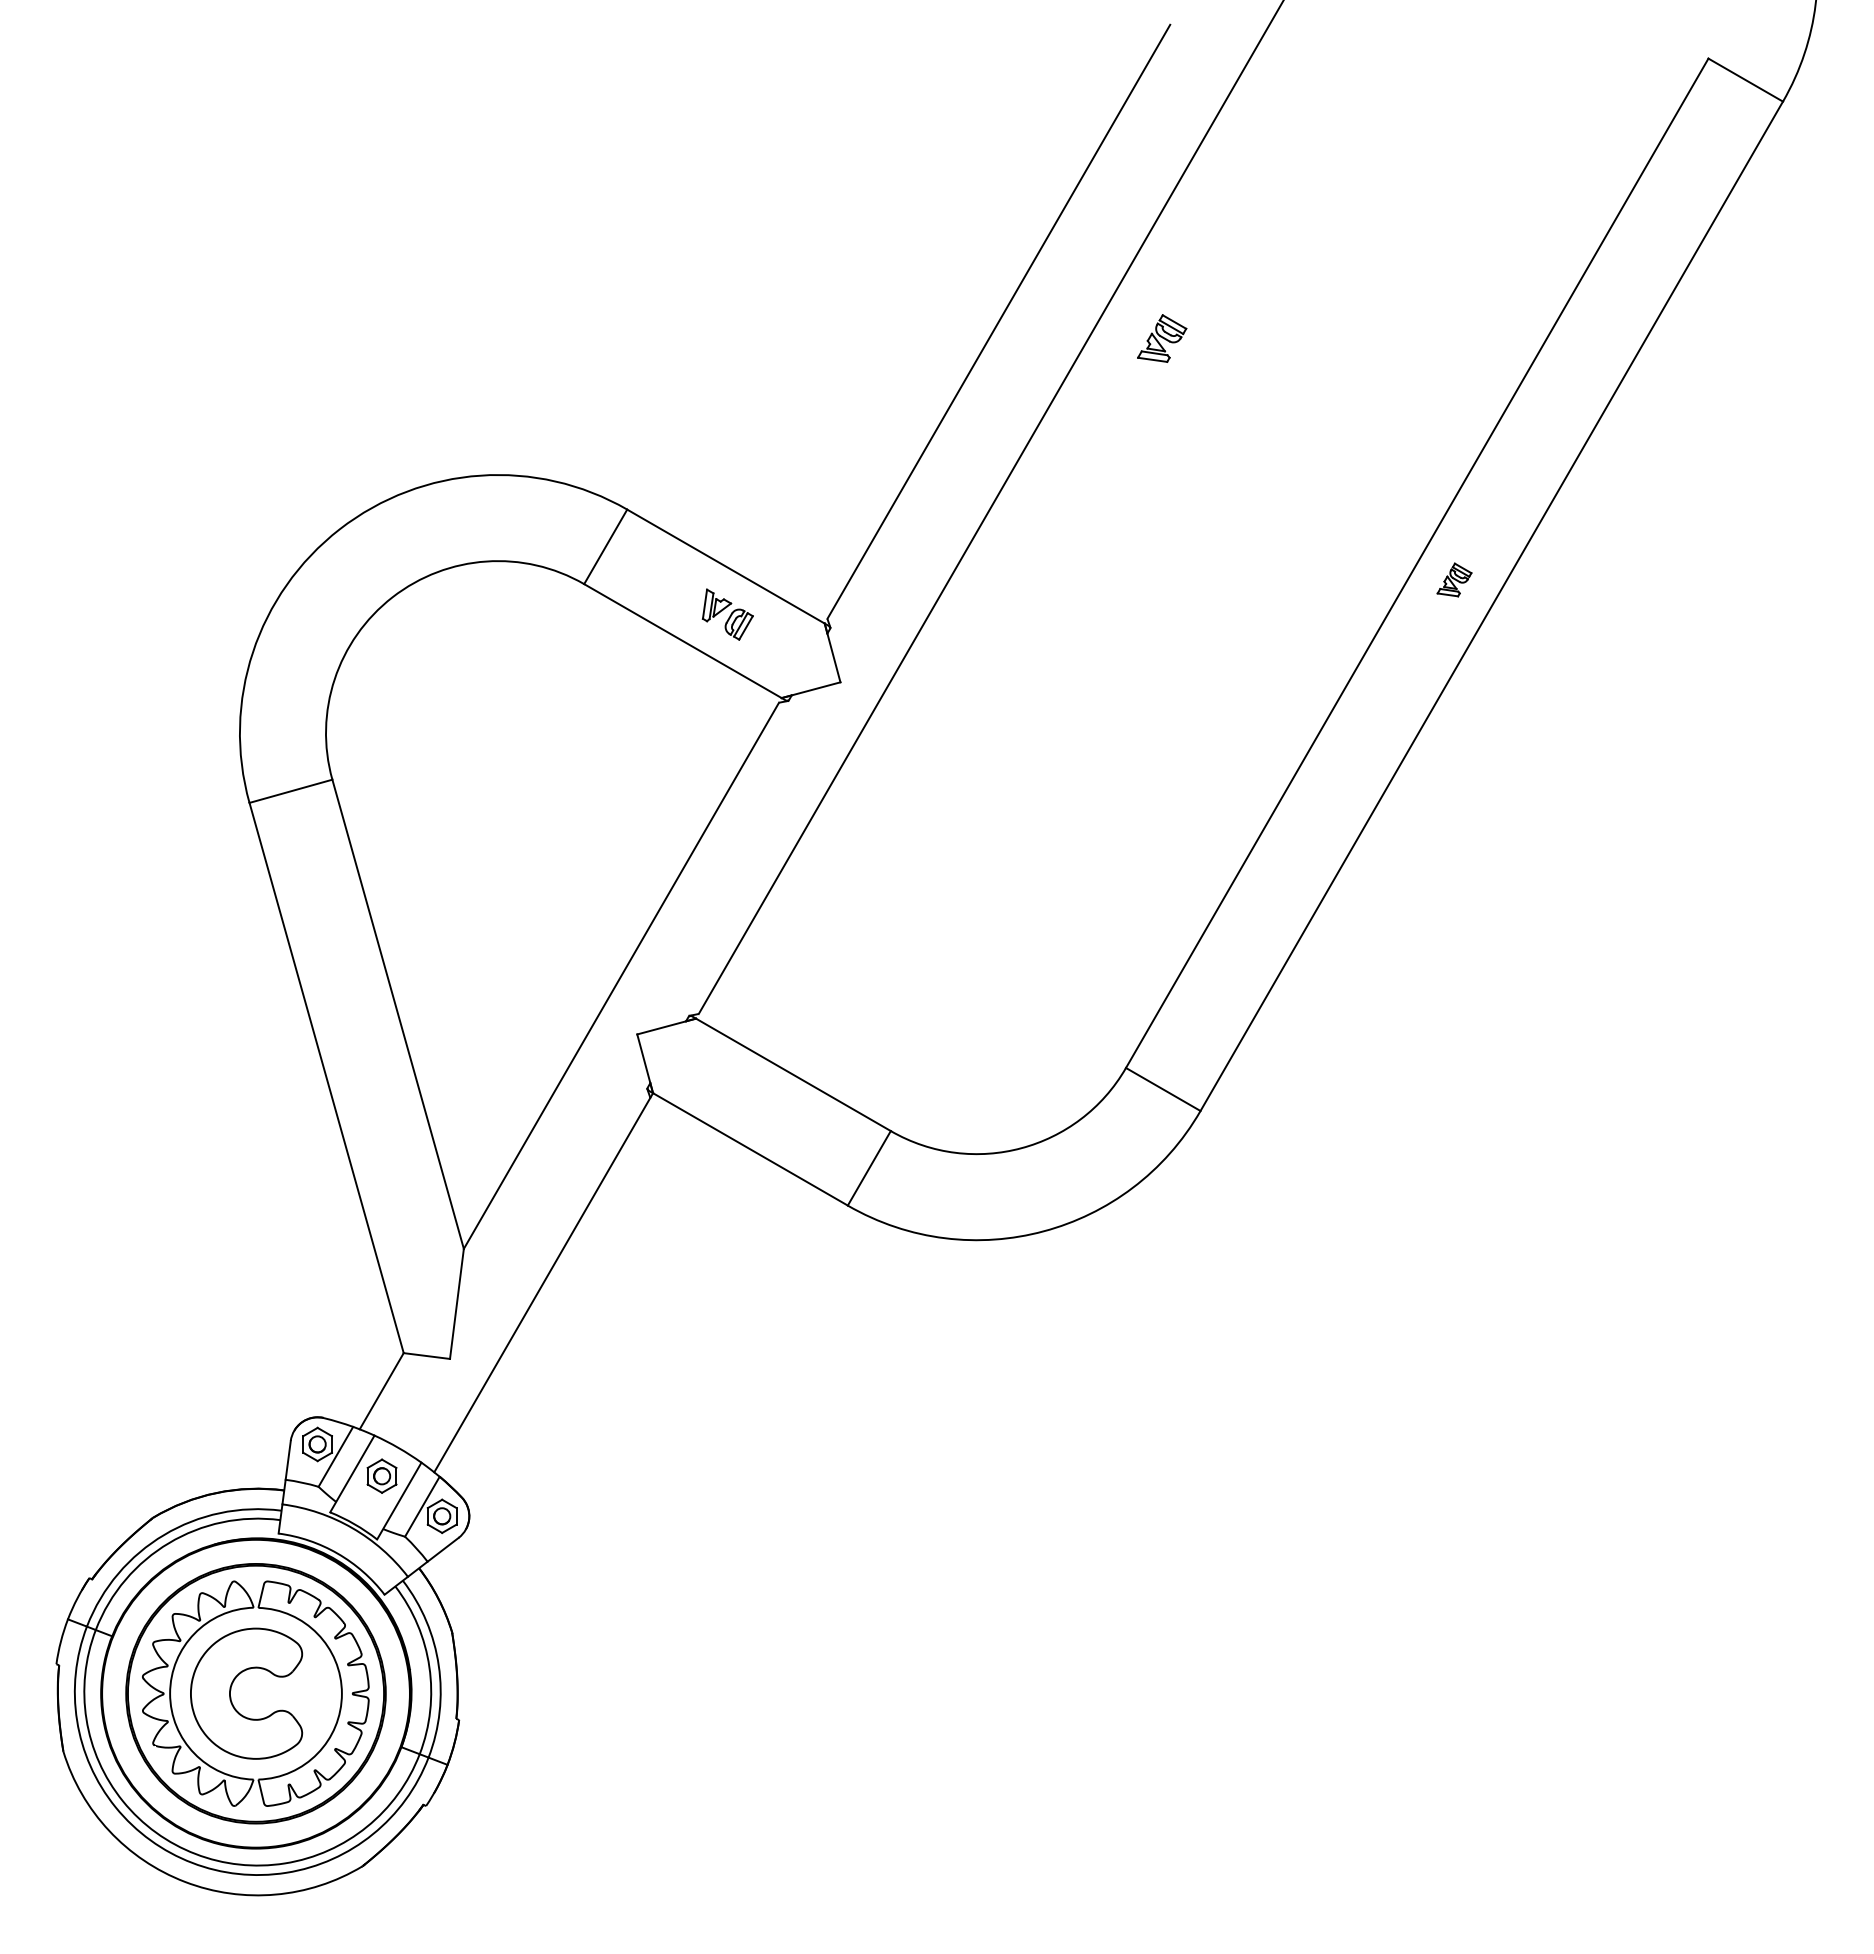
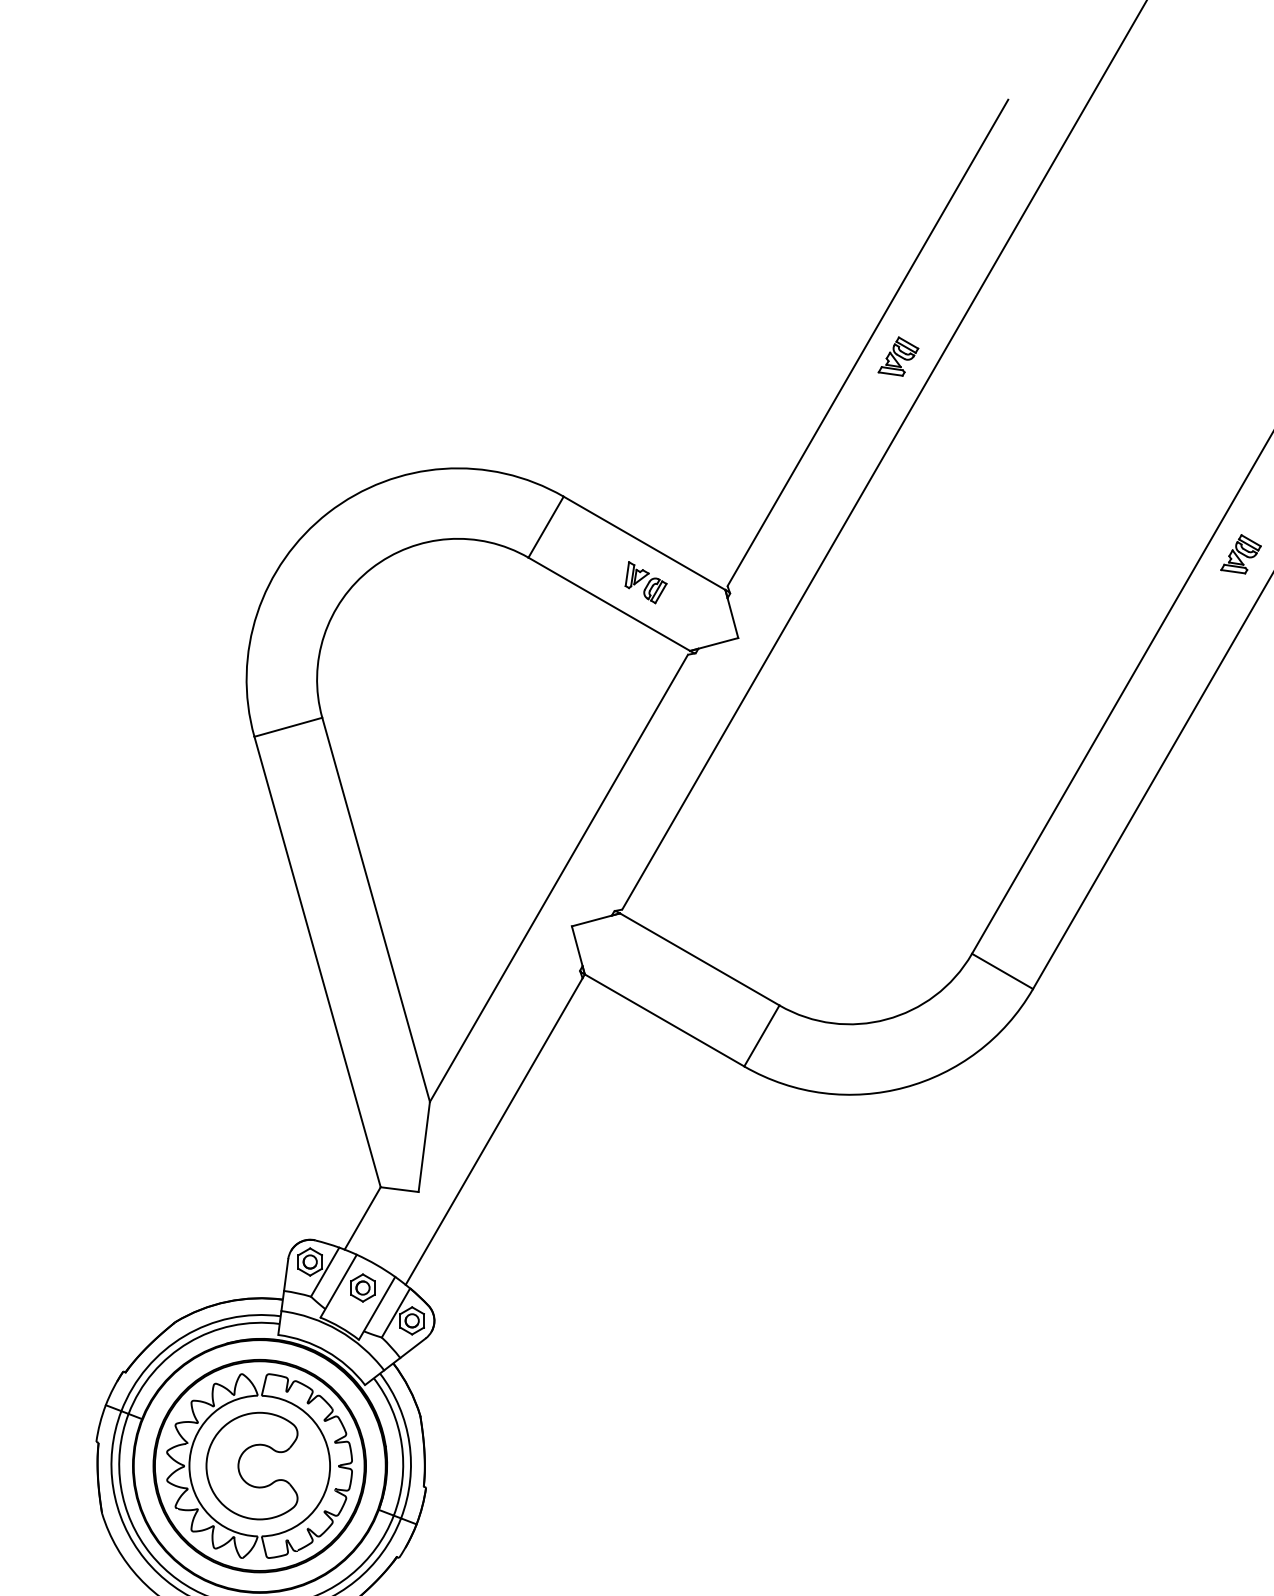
part: (1162, 338) -> (898, 356), moved
part: (1454, 579) -> (1240, 553), size x1.43

